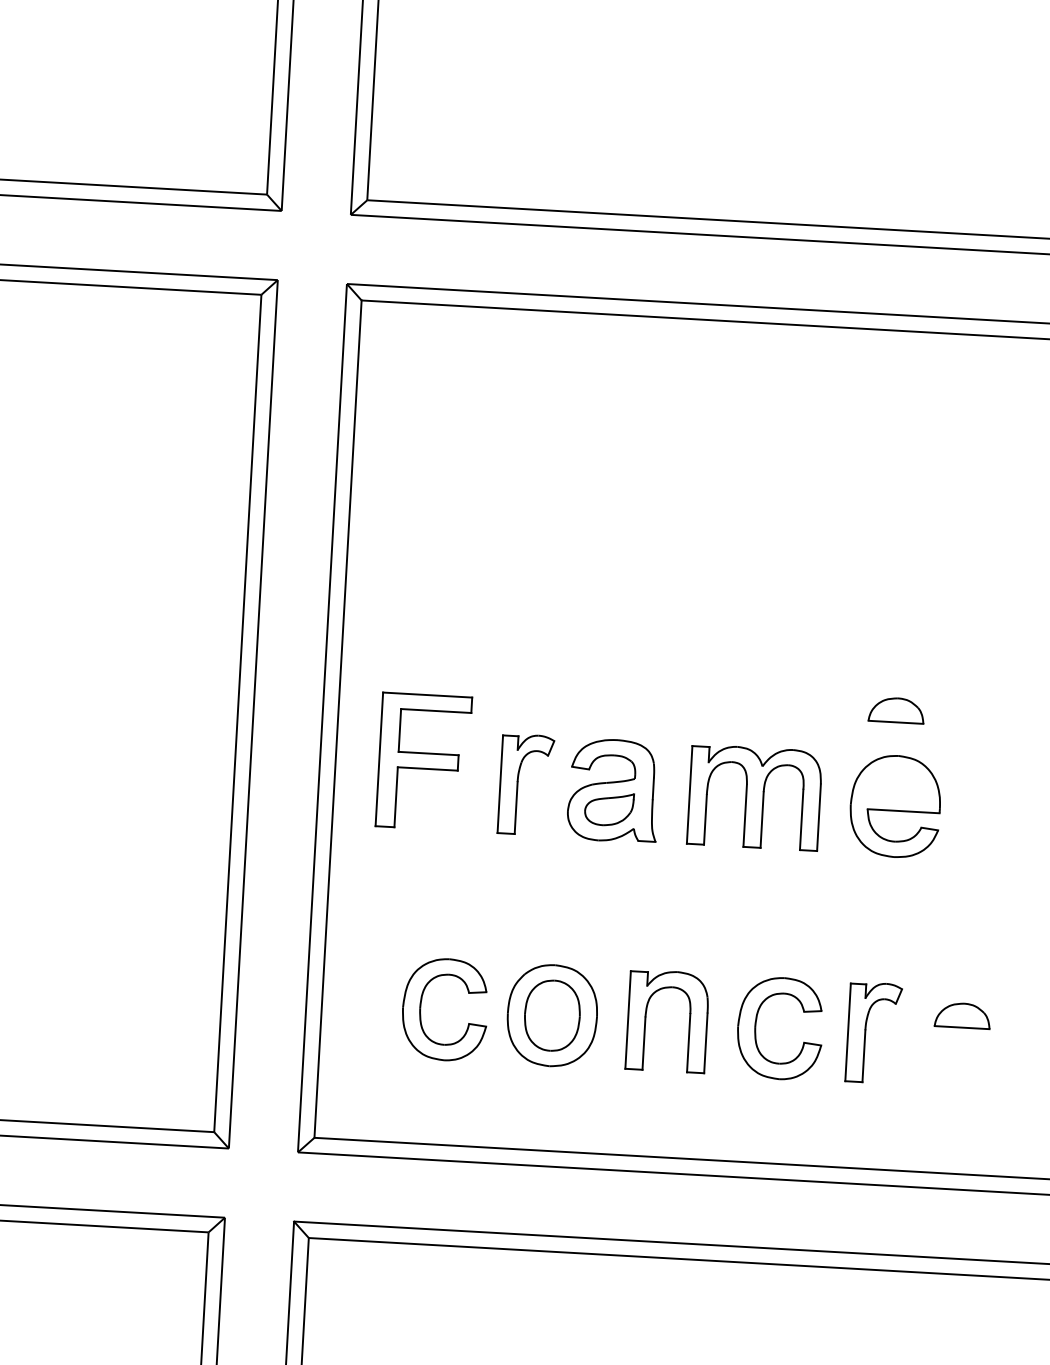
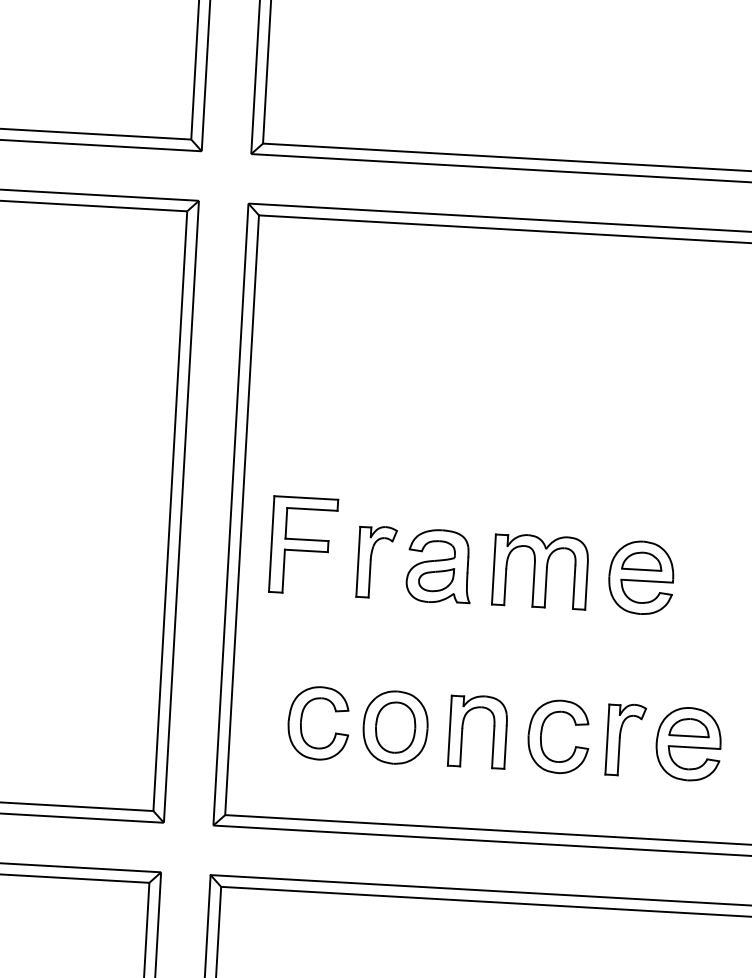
part: (895, 710) -> (641, 561), moved
part: (961, 1038) -> (688, 743), added

